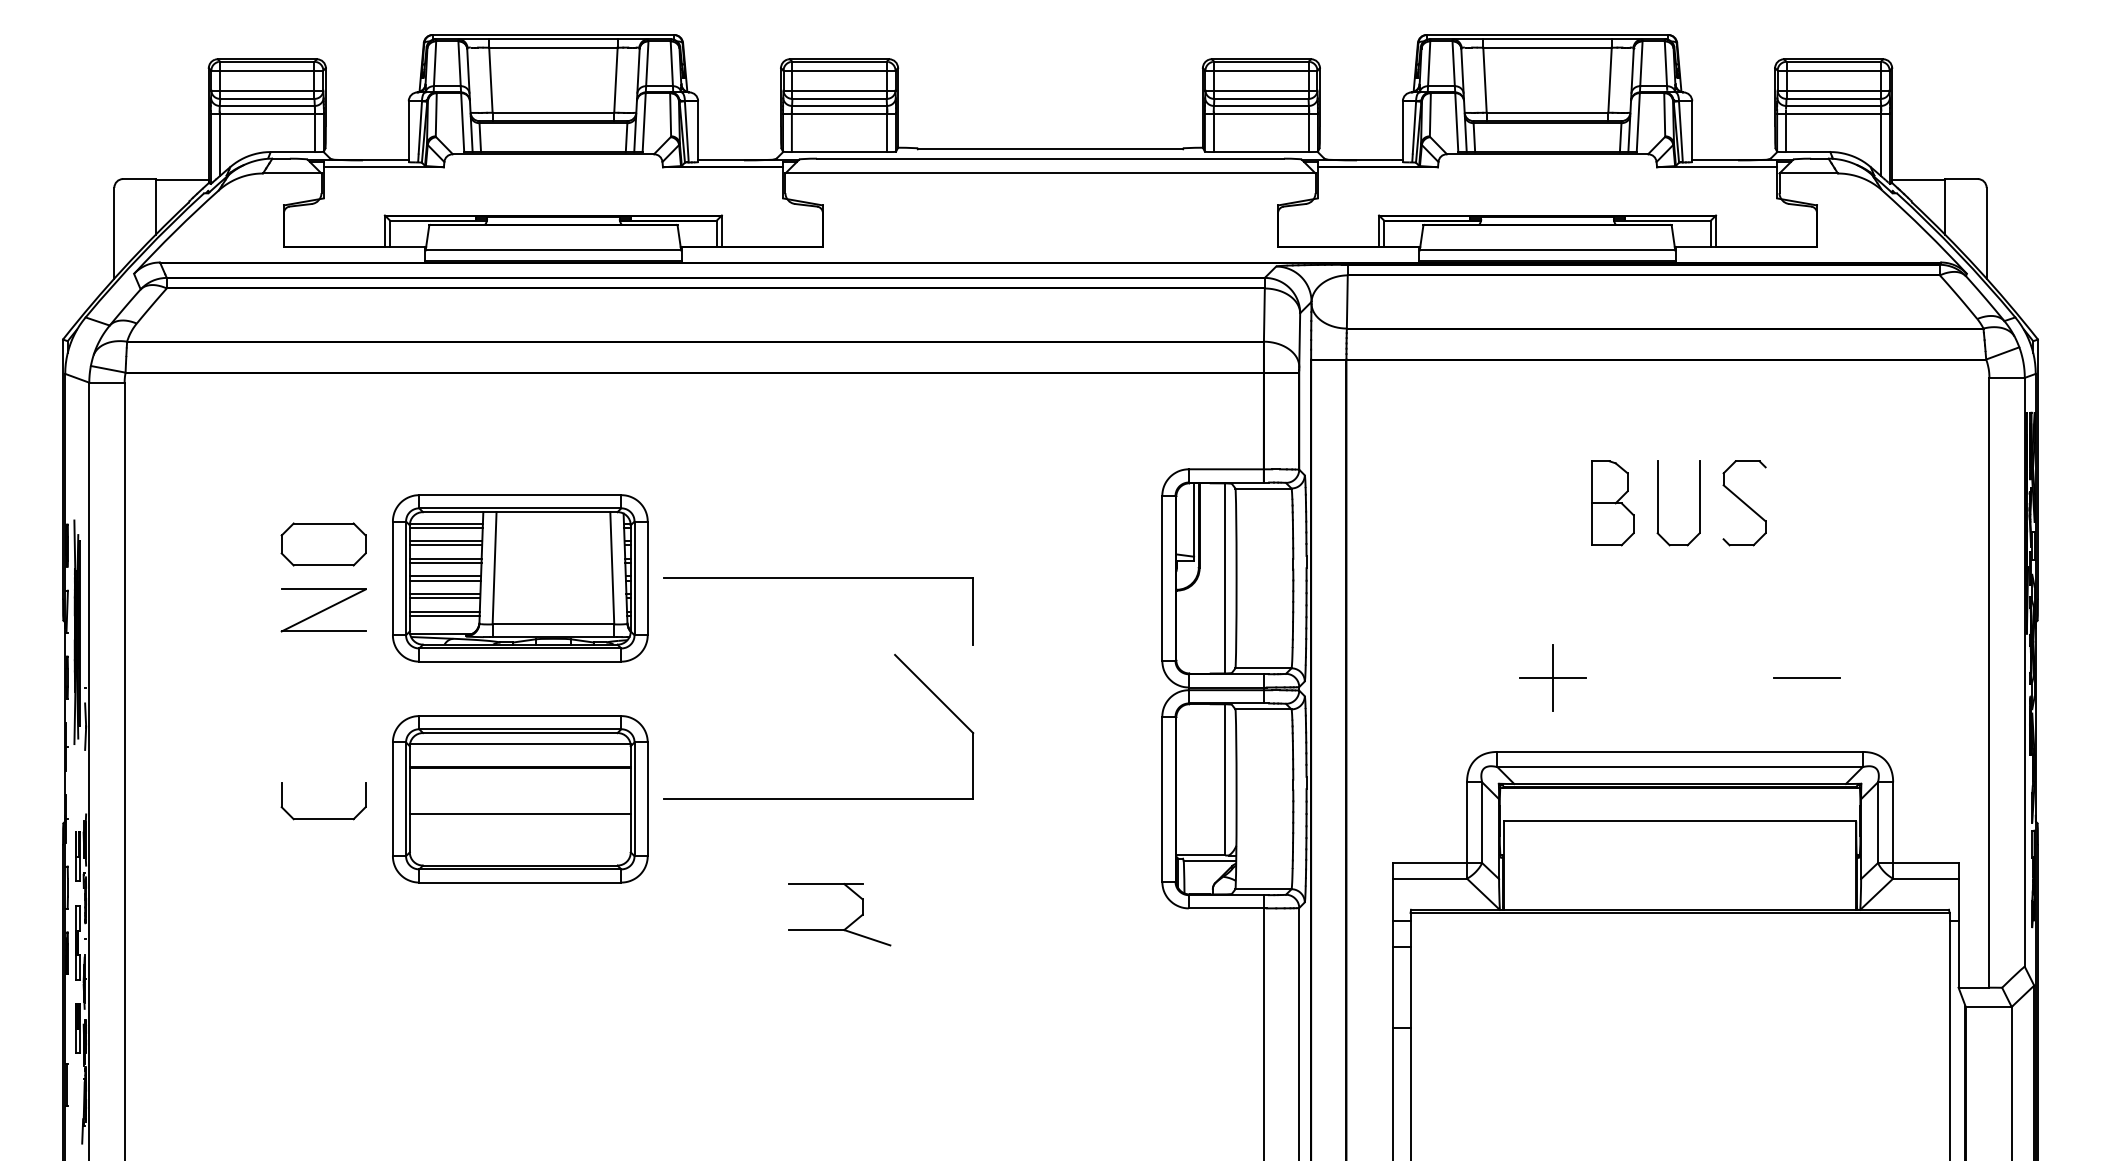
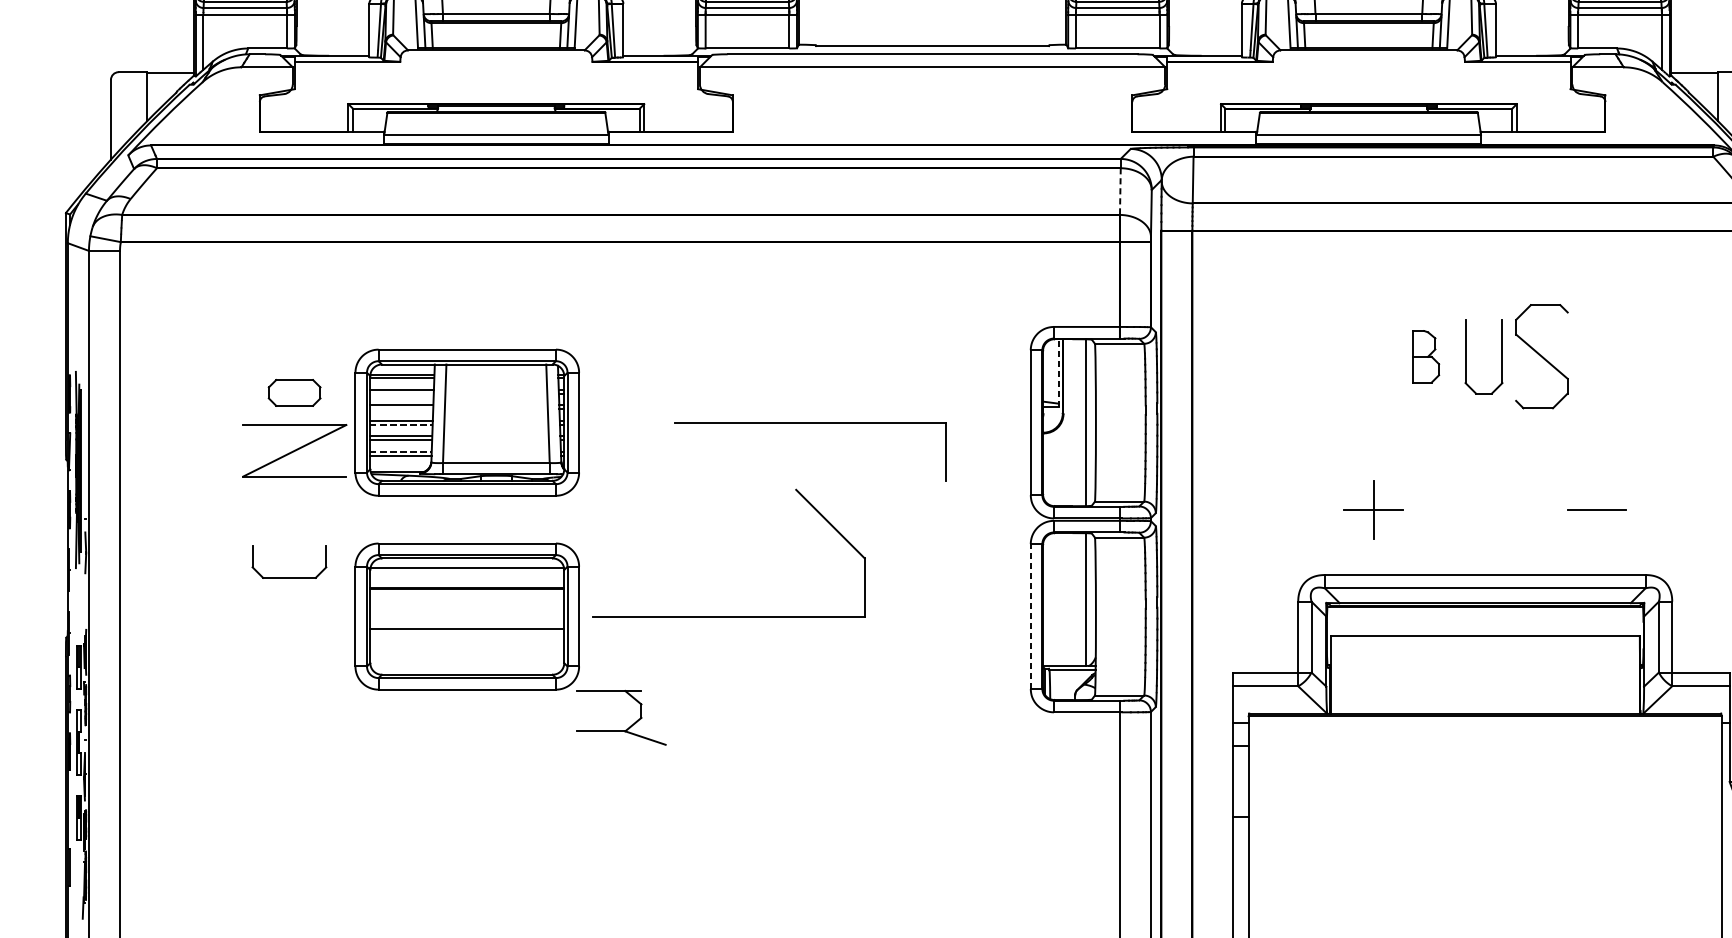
line: (1264, 315) -> (1120, 191), solid -> dashed
part: (1612, 503) -> (1425, 356), size x0.7
part: (1744, 503) -> (1541, 356), size x1.4
line: (1194, 521) -> (1059, 372), solid -> dashed
part: (323, 544) -> (294, 392), size x0.7
line: (445, 545) -> (401, 393), removed
line: (445, 563) -> (401, 409), removed
part: (818, 578) -> (810, 422), moved
line: (445, 580) -> (401, 424), solid -> dashed
part: (323, 610) -> (294, 450), size x1.4
line: (444, 611) -> (400, 451), solid -> dashed
line: (1162, 799) -> (1030, 616), solid -> dashed
part: (323, 818) -> (289, 577), moved
part: (849, 924) -> (629, 726), moved

